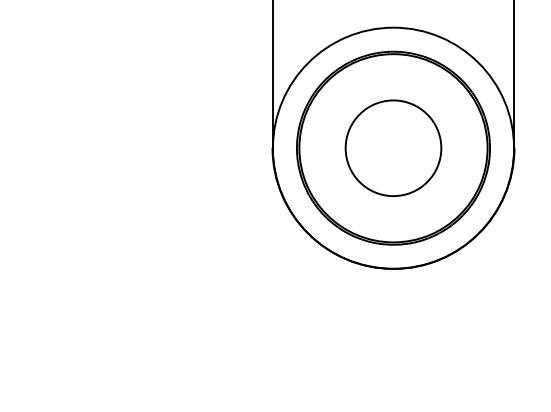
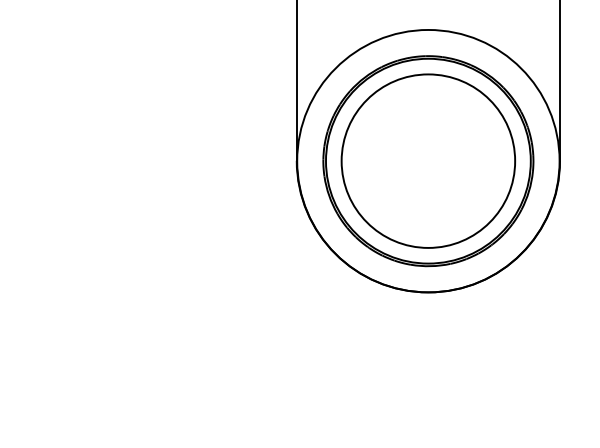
circle: (393, 148) -> (428, 161), size x1.67

